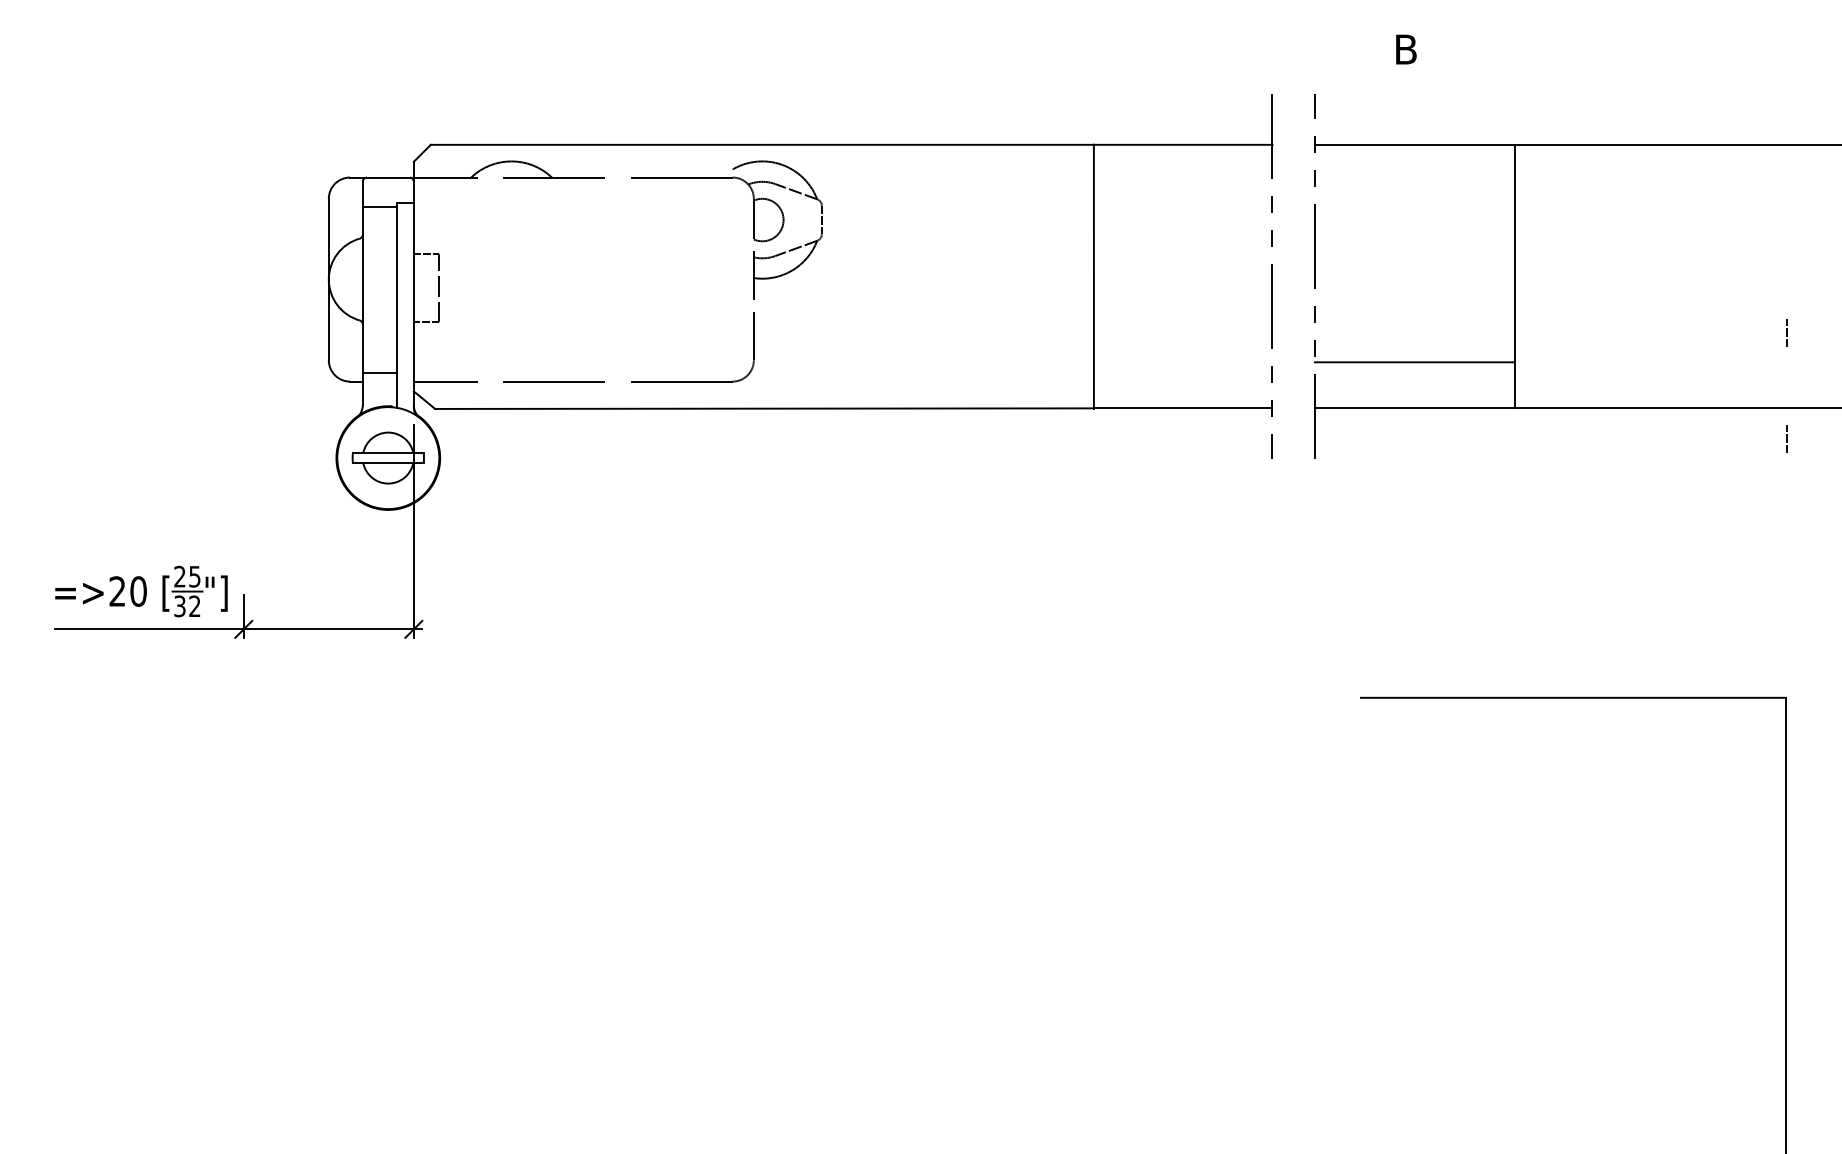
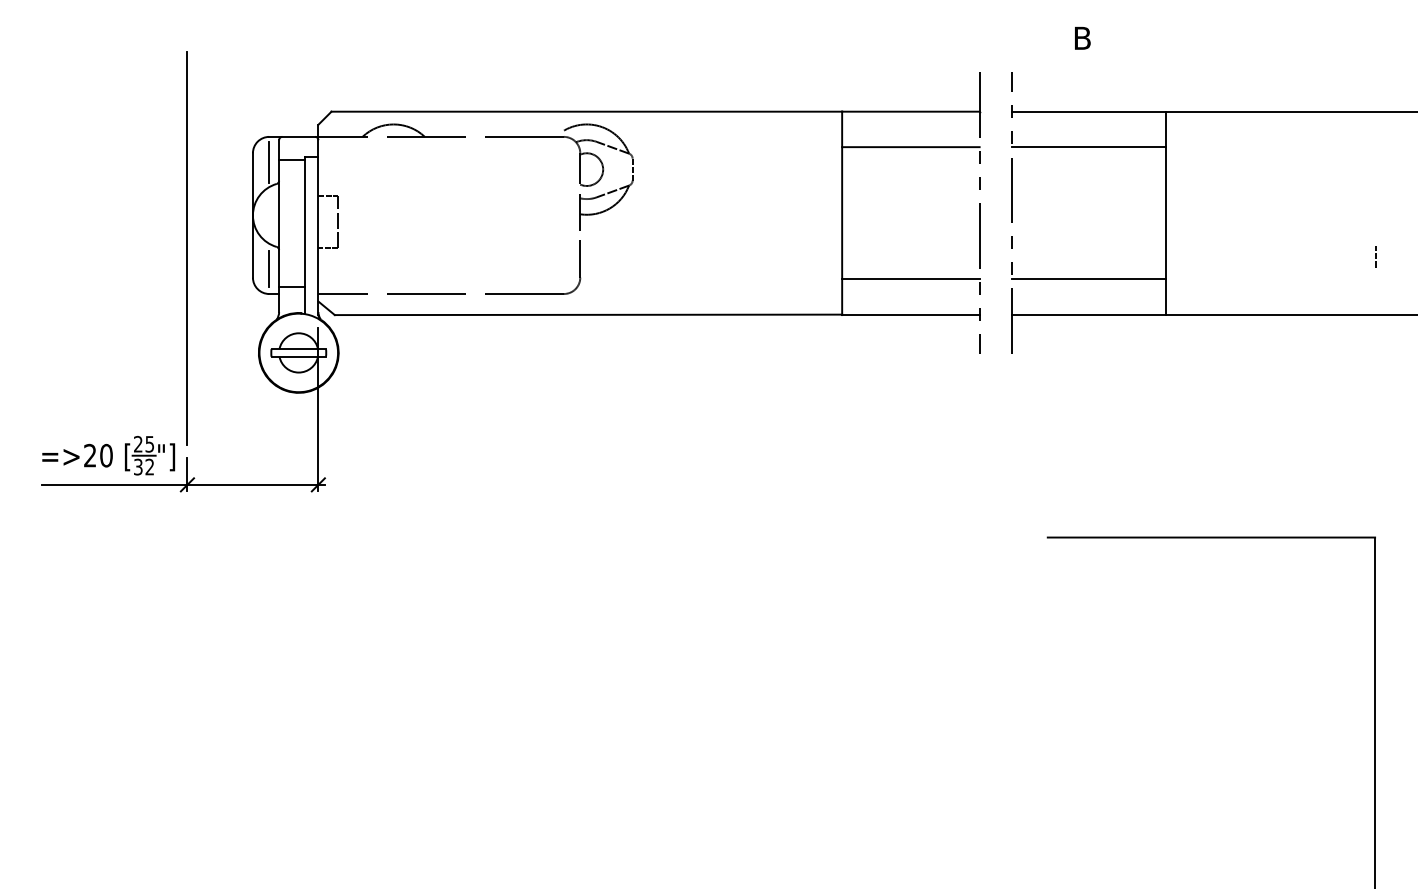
line: (1182, 190) -> (910, 146), added
line: (1414, 190) -> (1089, 146), added
line: (350, 210) -> (269, 162), added
line: (243, 322) -> (187, 248), added
line: (350, 348) -> (269, 268), added
line: (1182, 362) -> (910, 279), added
line: (1786, 438) -> (1375, 337), removed

